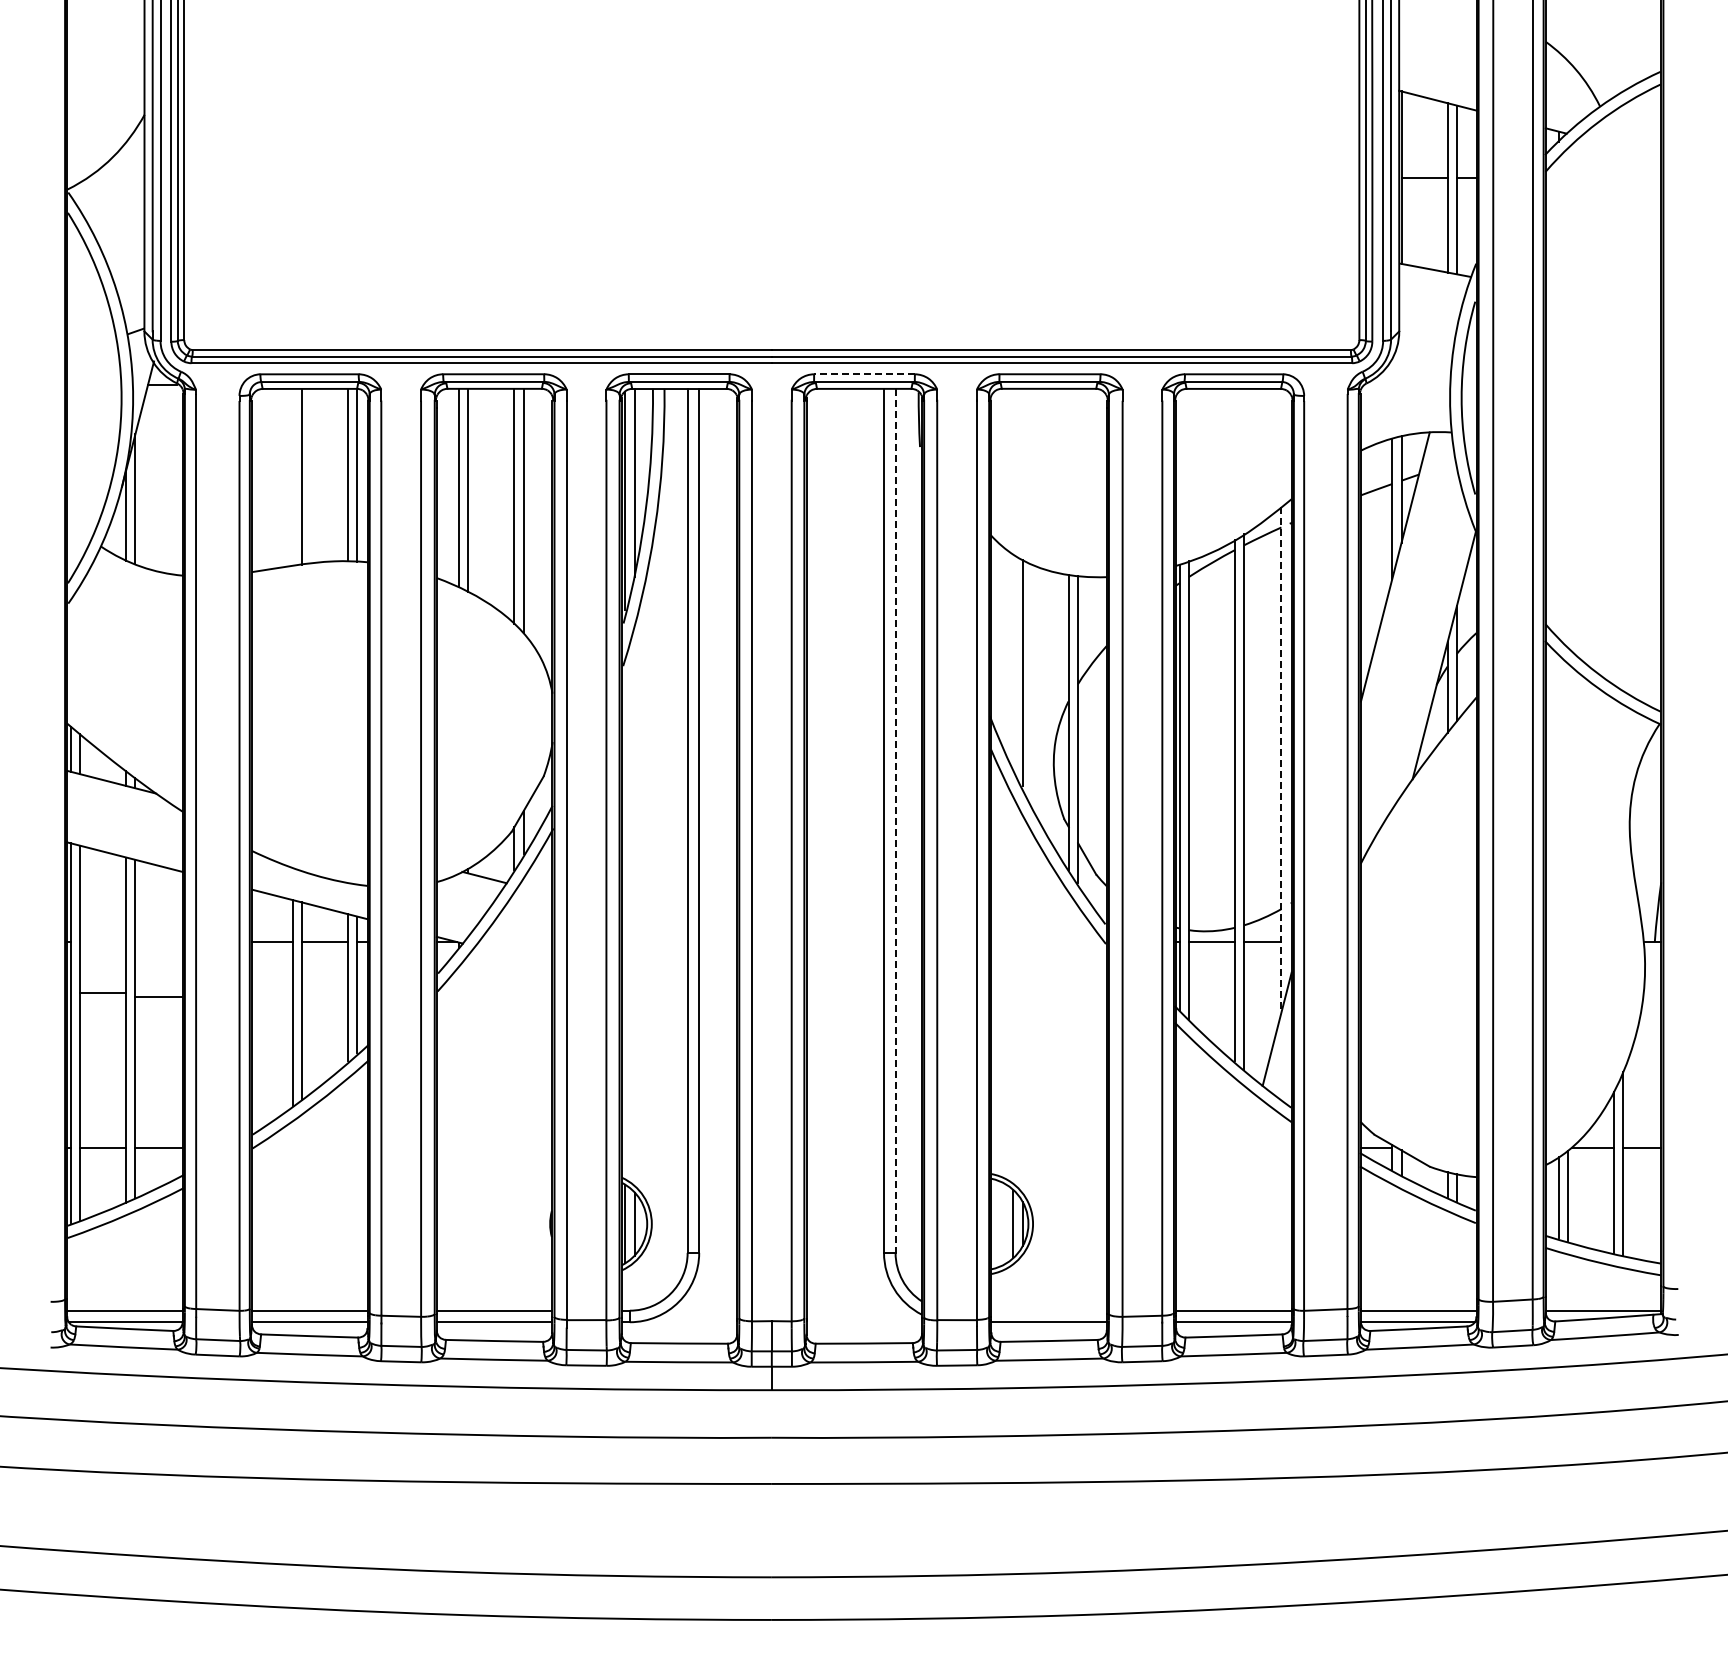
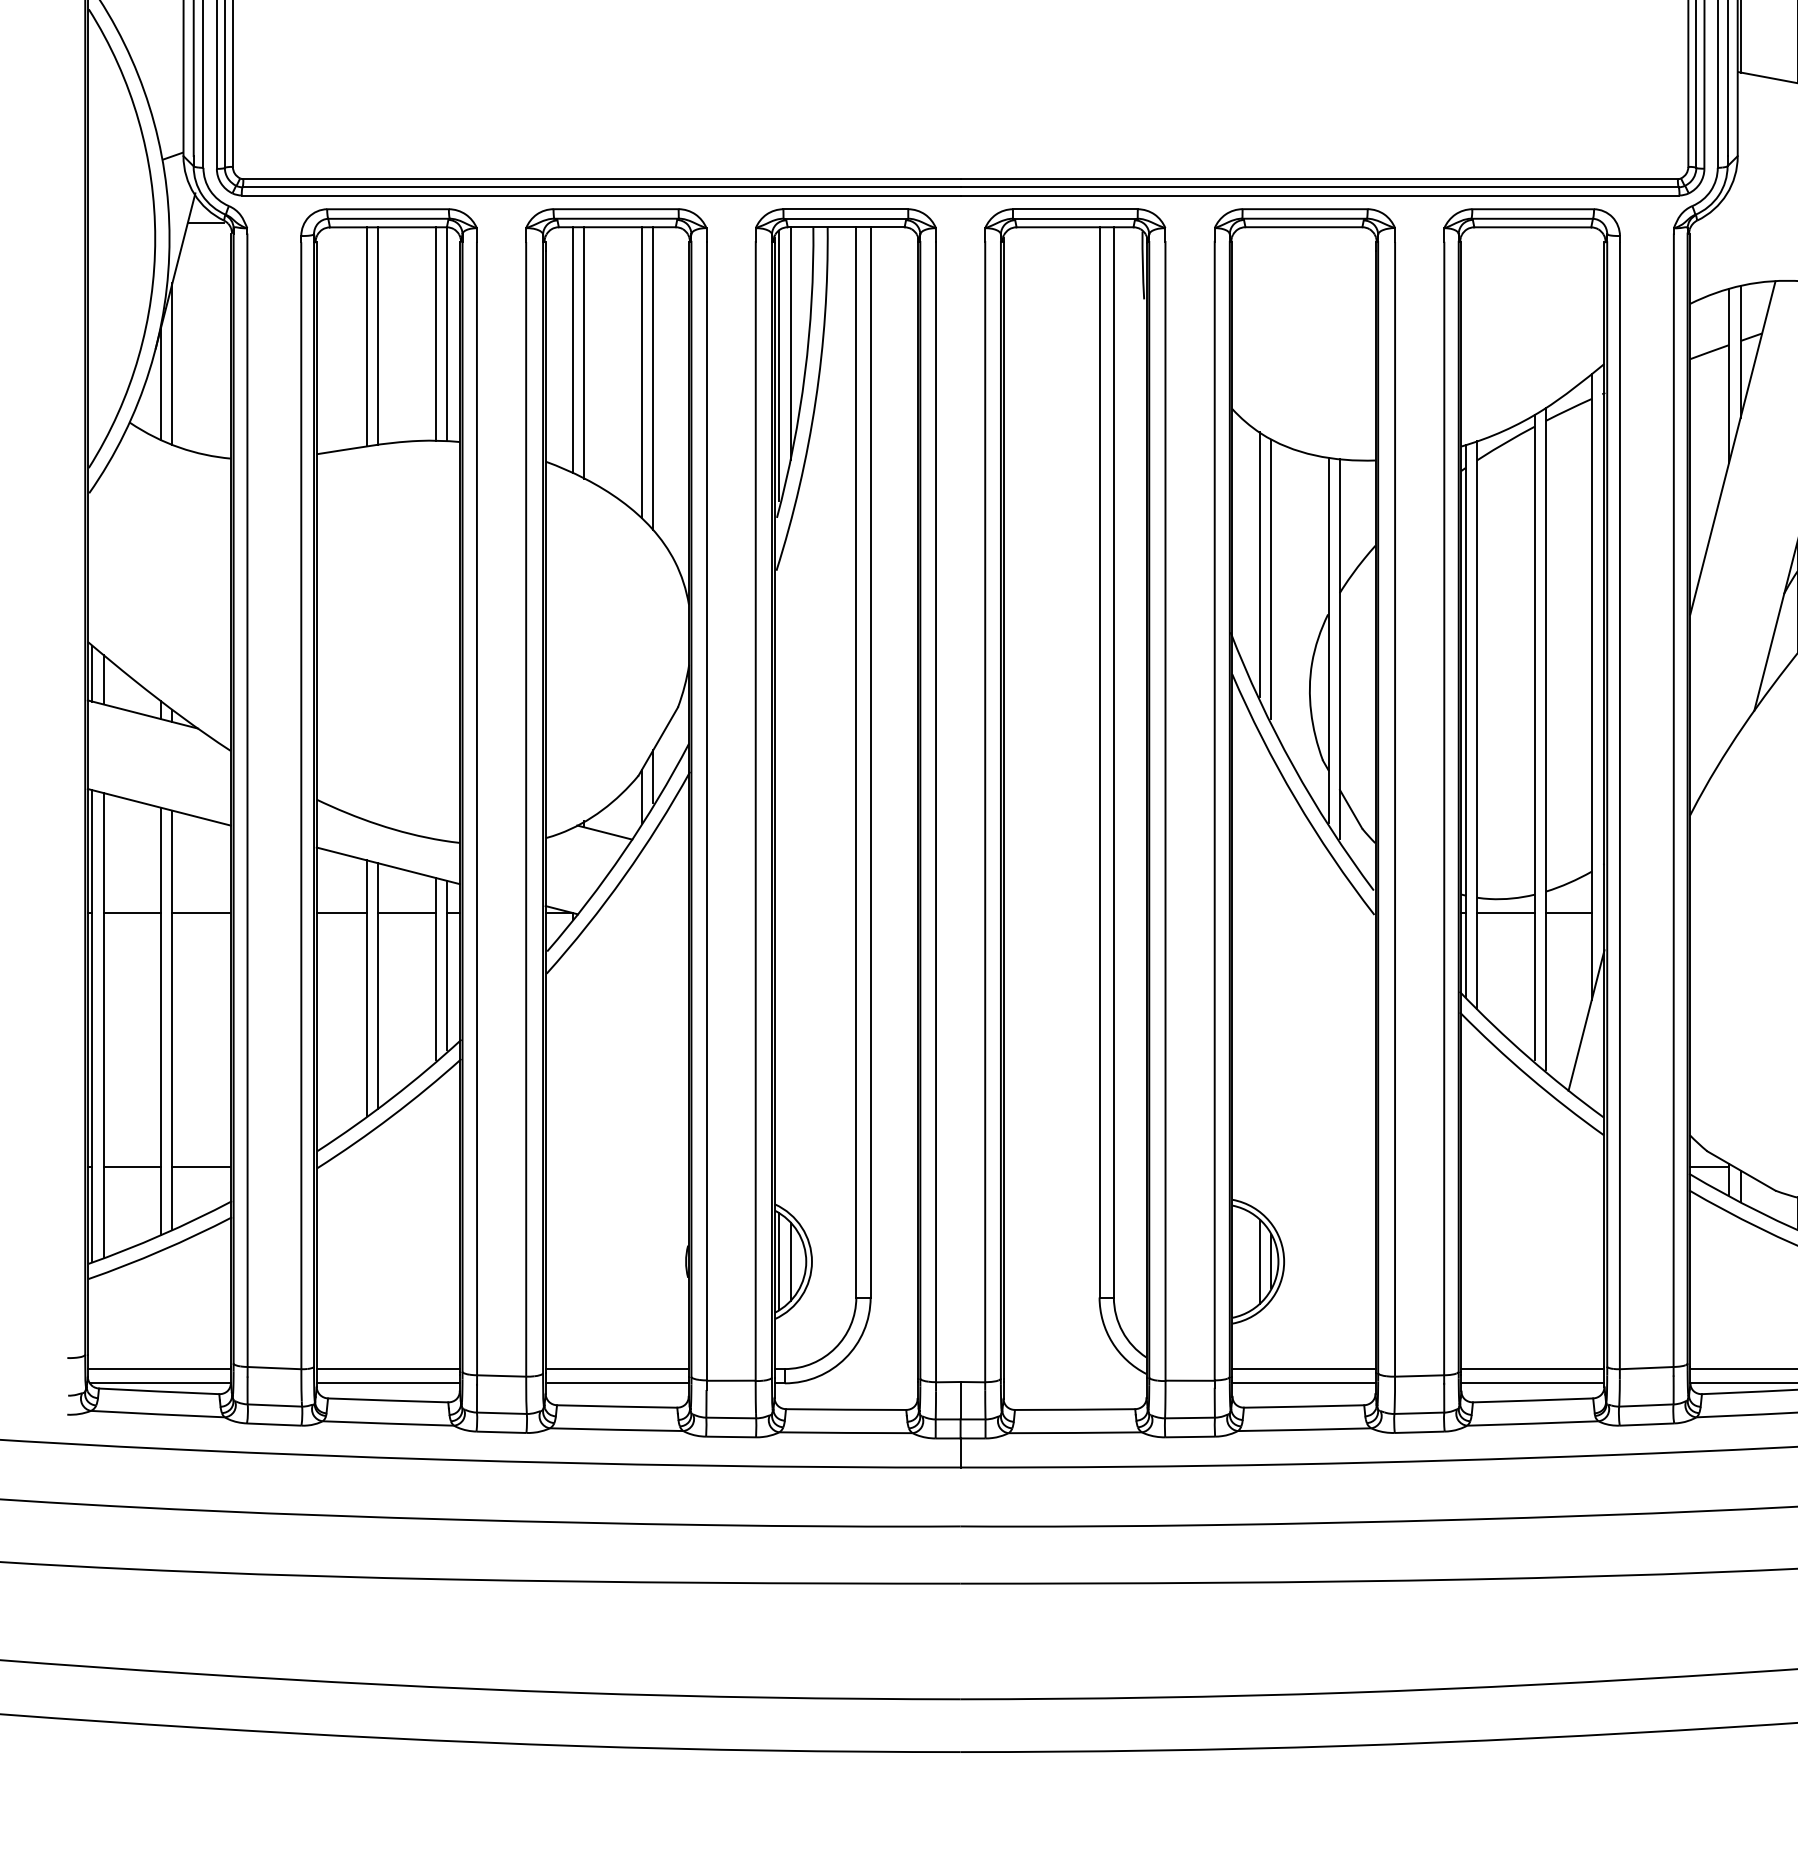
line: (864, 374) -> (1075, 209), dashed -> solid
line: (292, 476) -> (366, 335), added
line: (1013, 661) -> (1259, 564), added
line: (1281, 760) -> (1591, 687), dashed -> solid
line: (895, 821) -> (1113, 763), dashed -> solid
line: (103, 993) -> (132, 913), moved
line: (158, 997) -> (200, 913), moved
line: (1048, 1310) -> (1303, 1368), added

